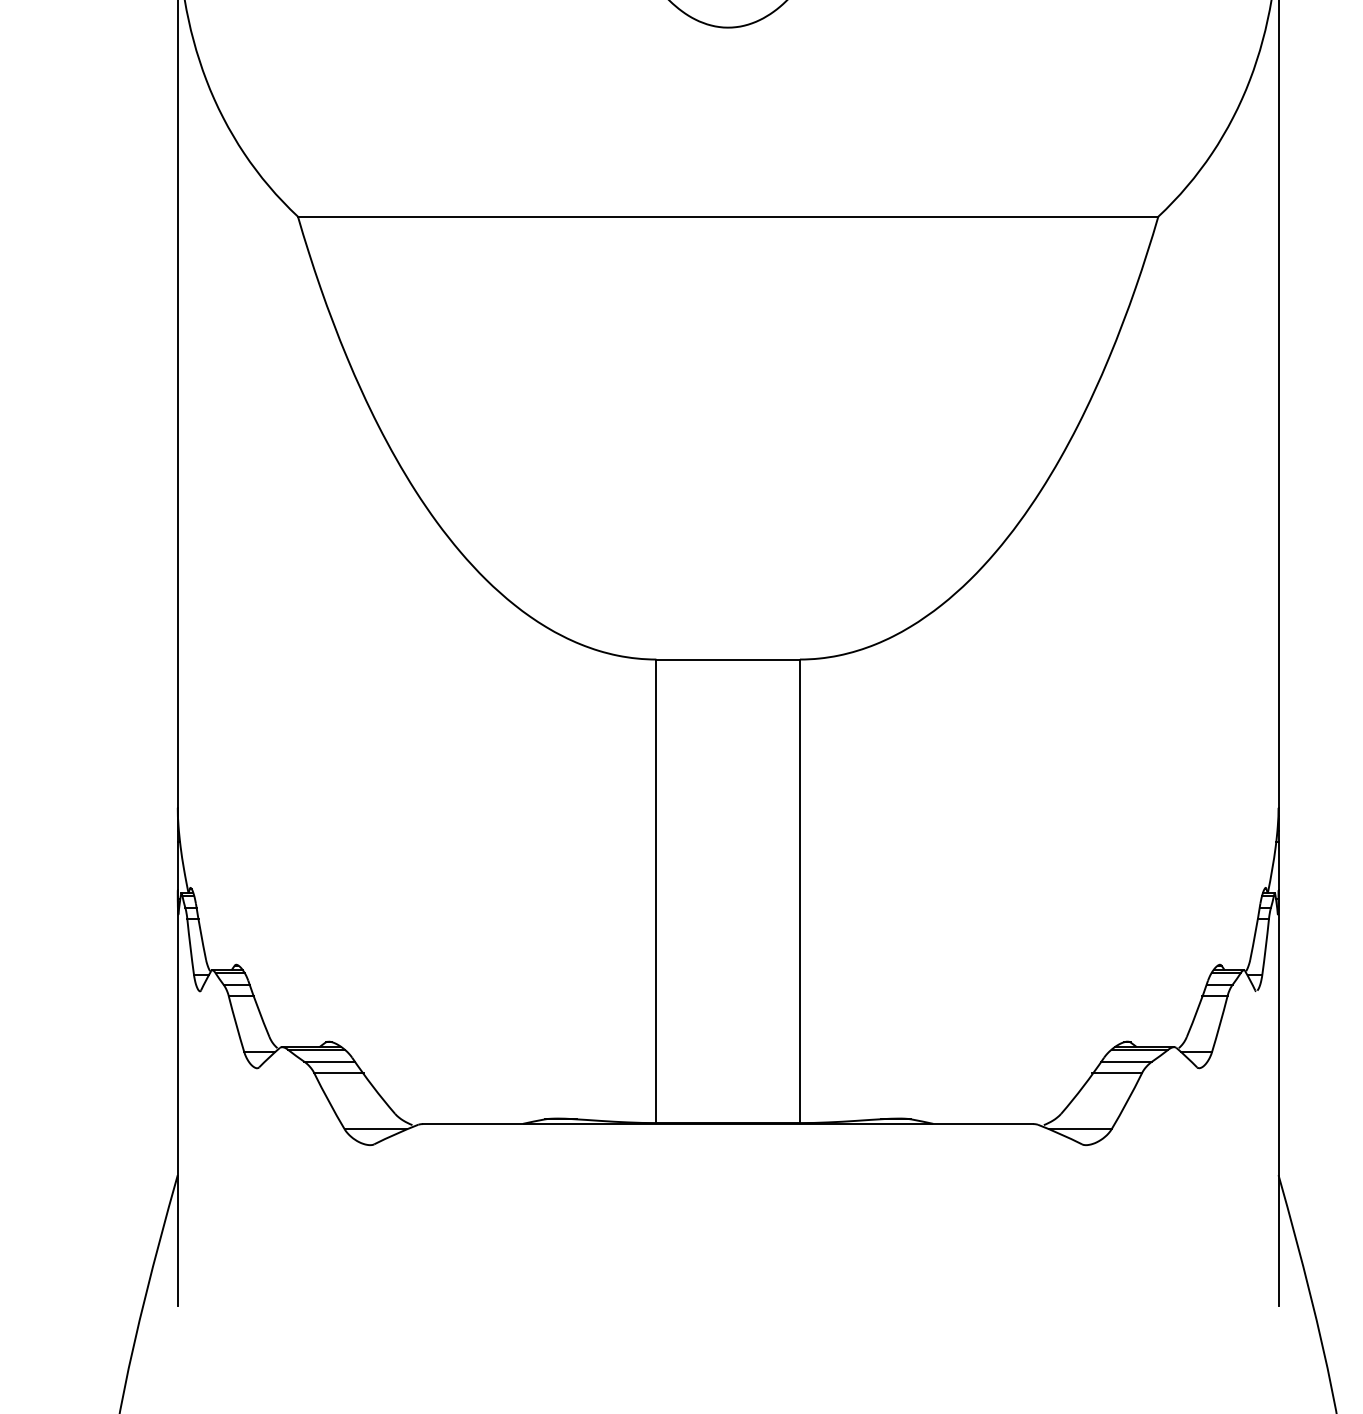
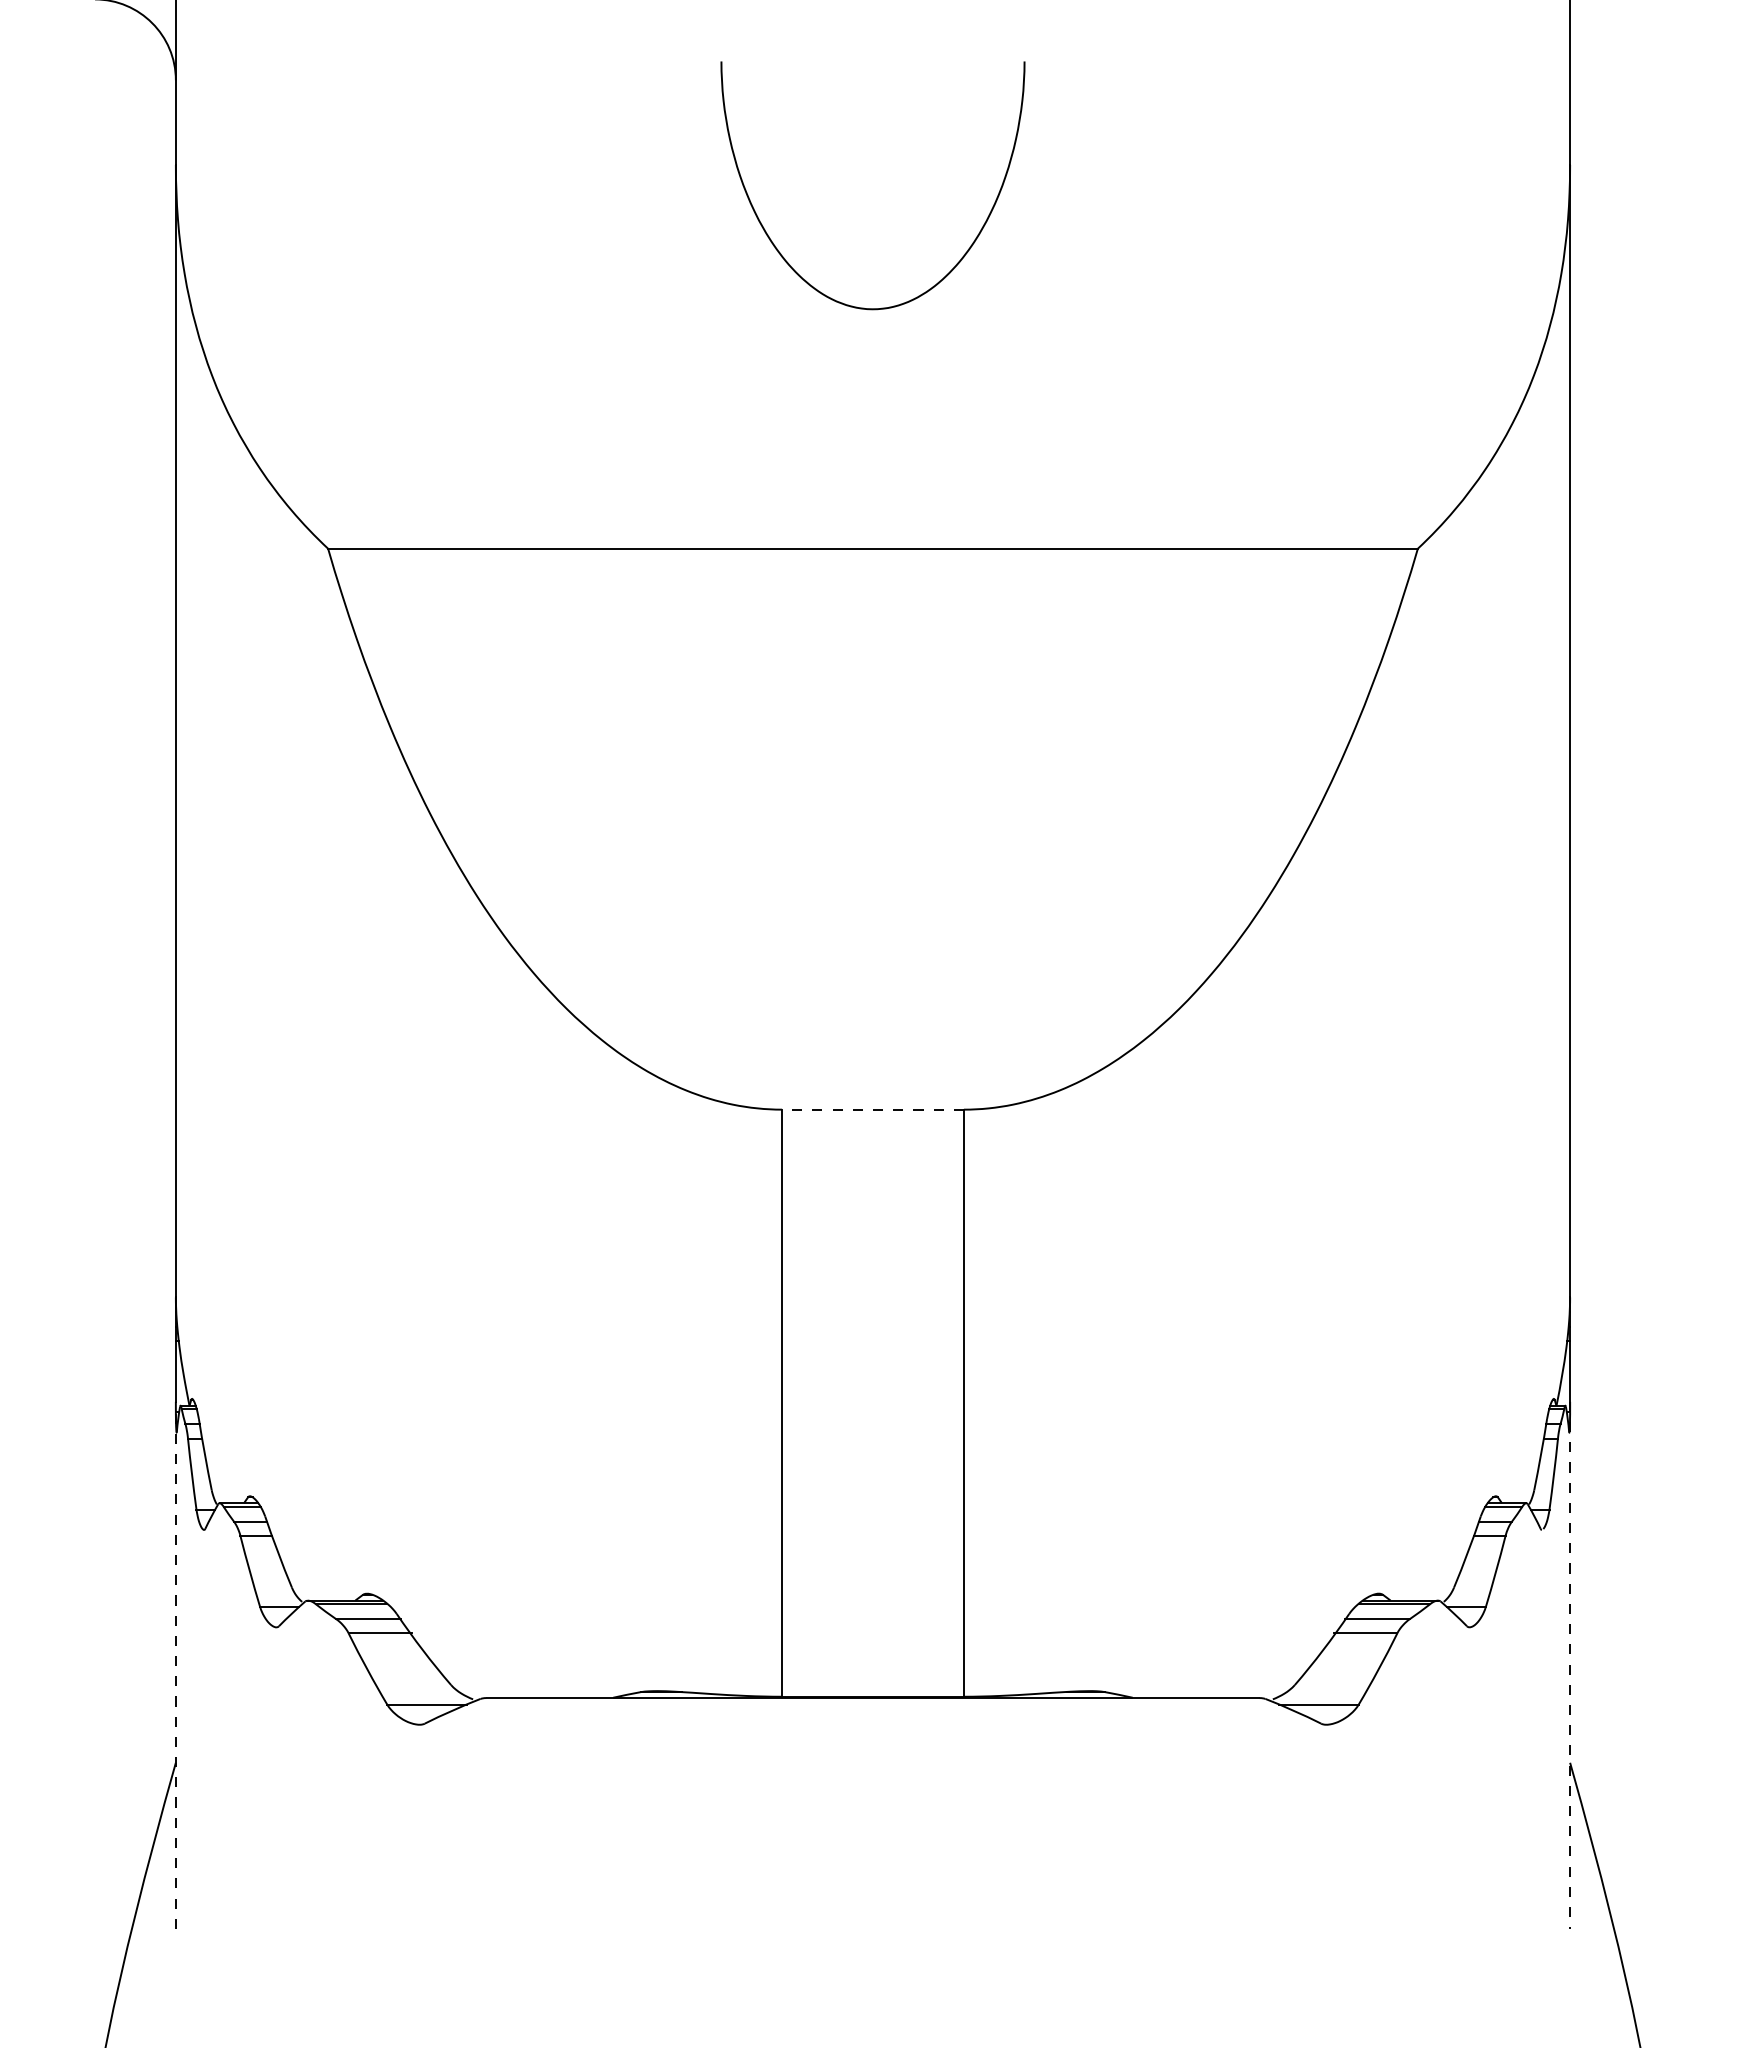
line: (728, 659) -> (873, 1109), solid -> dashed
line: (177, 1097) -> (175, 1664), solid -> dashed
line: (1278, 1098) -> (1570, 1665), solid -> dashed

